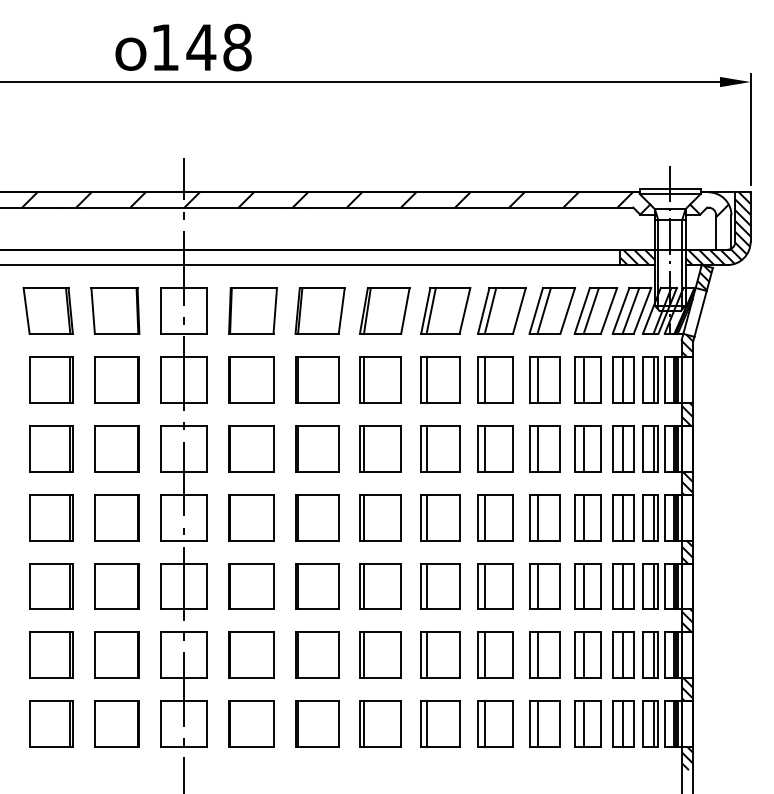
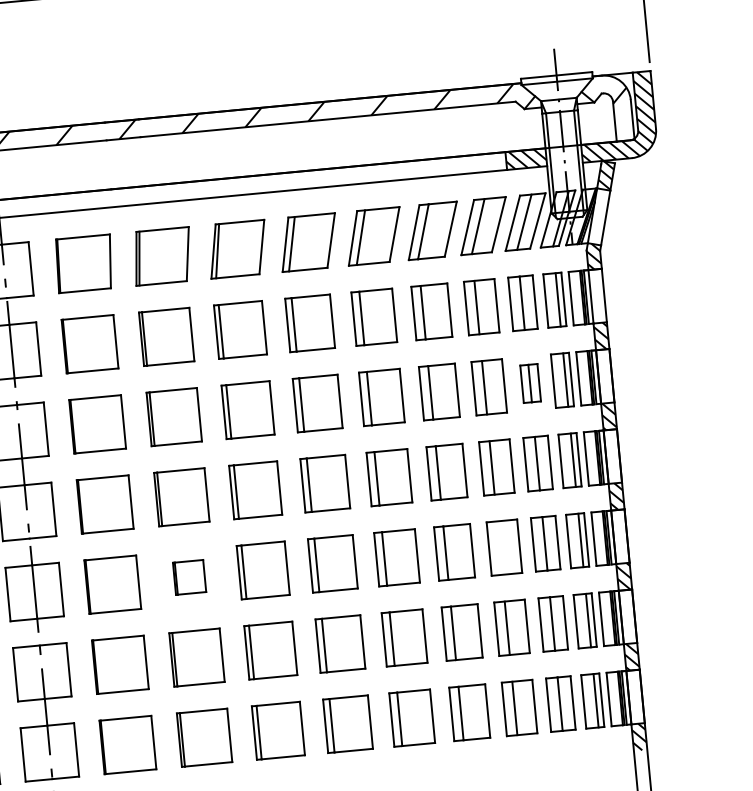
part: (623, 448) -> (530, 383), size x0.7
part: (317, 586) -> (189, 577), size x0.6
line: (583, 586) -> (499, 548), removed

